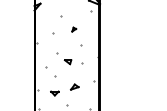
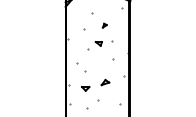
part: (67, 61) -> (98, 43), moved

